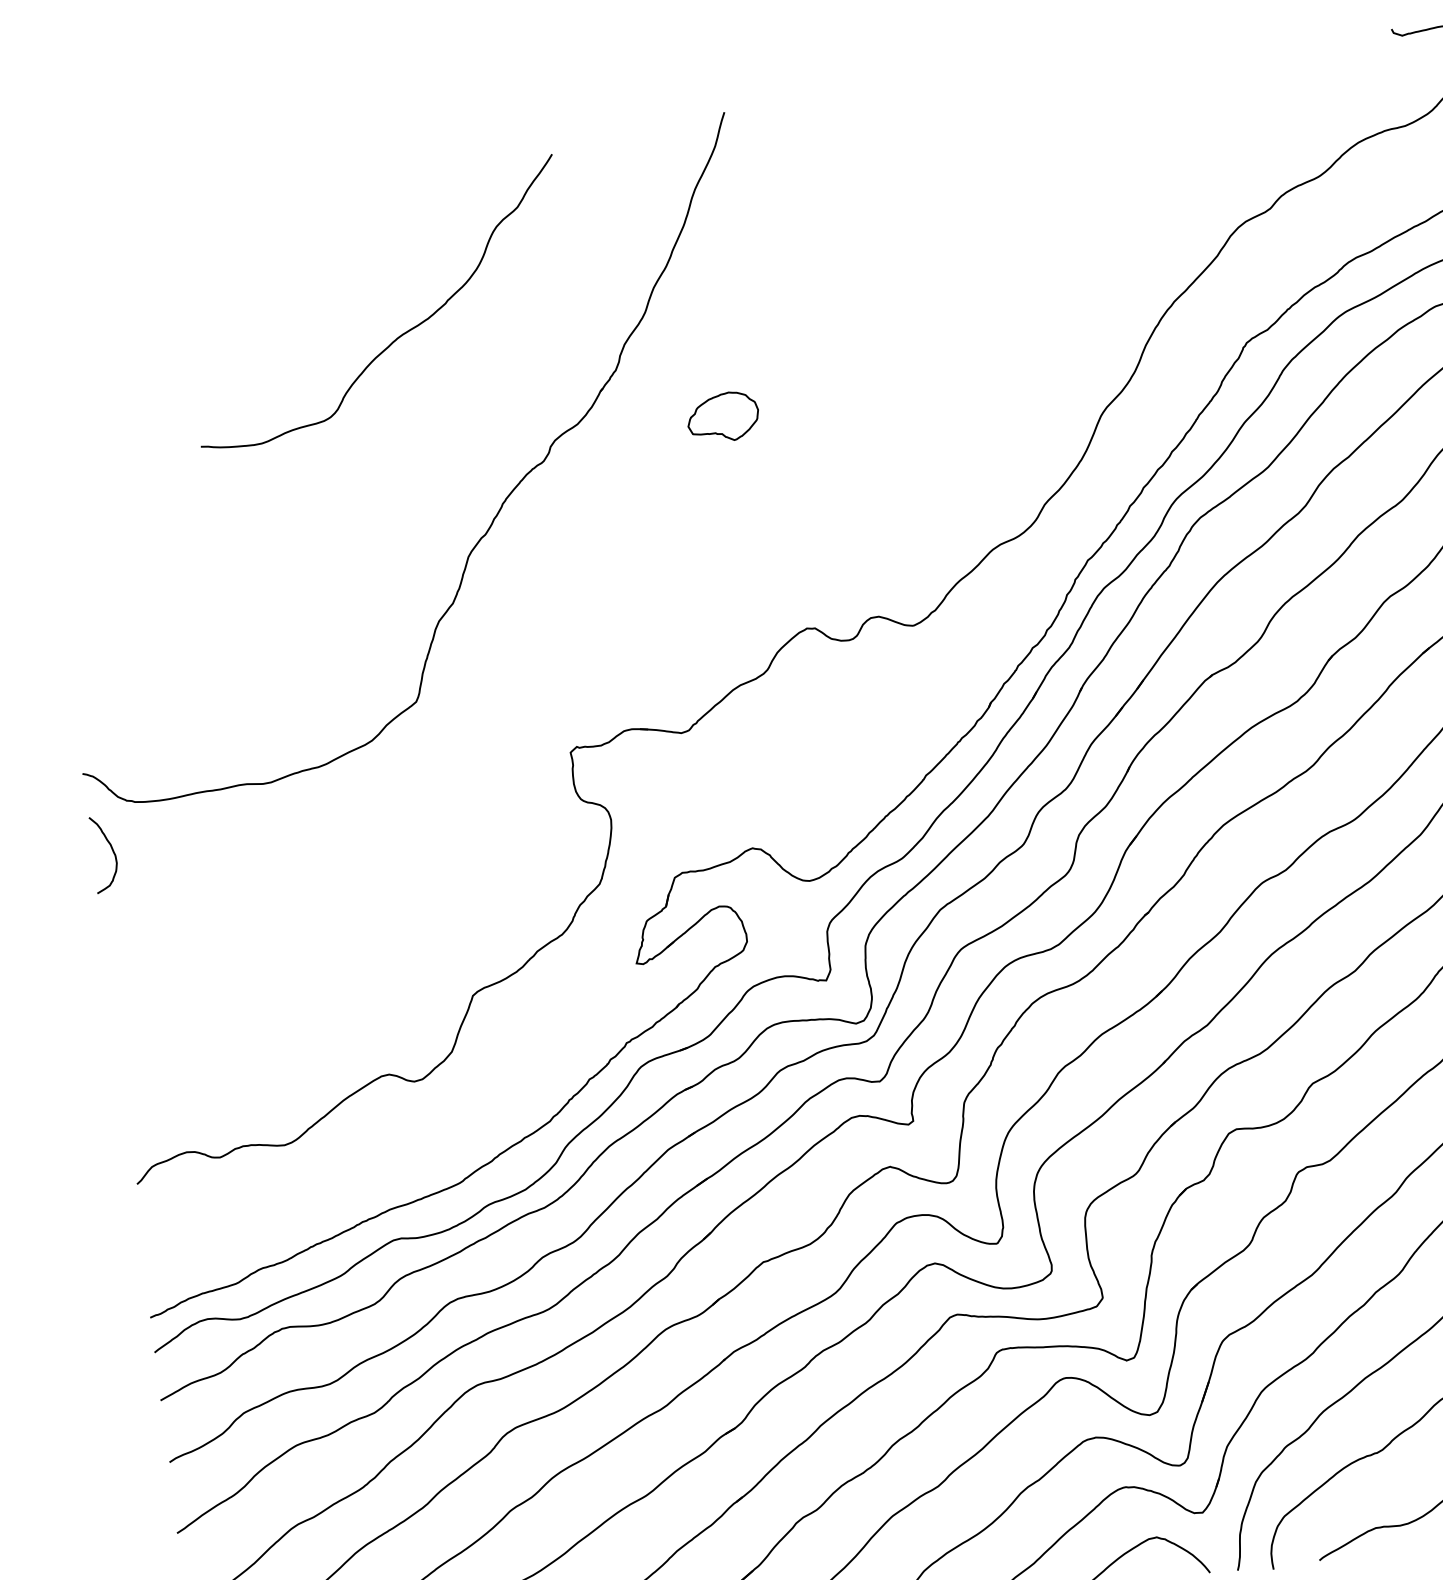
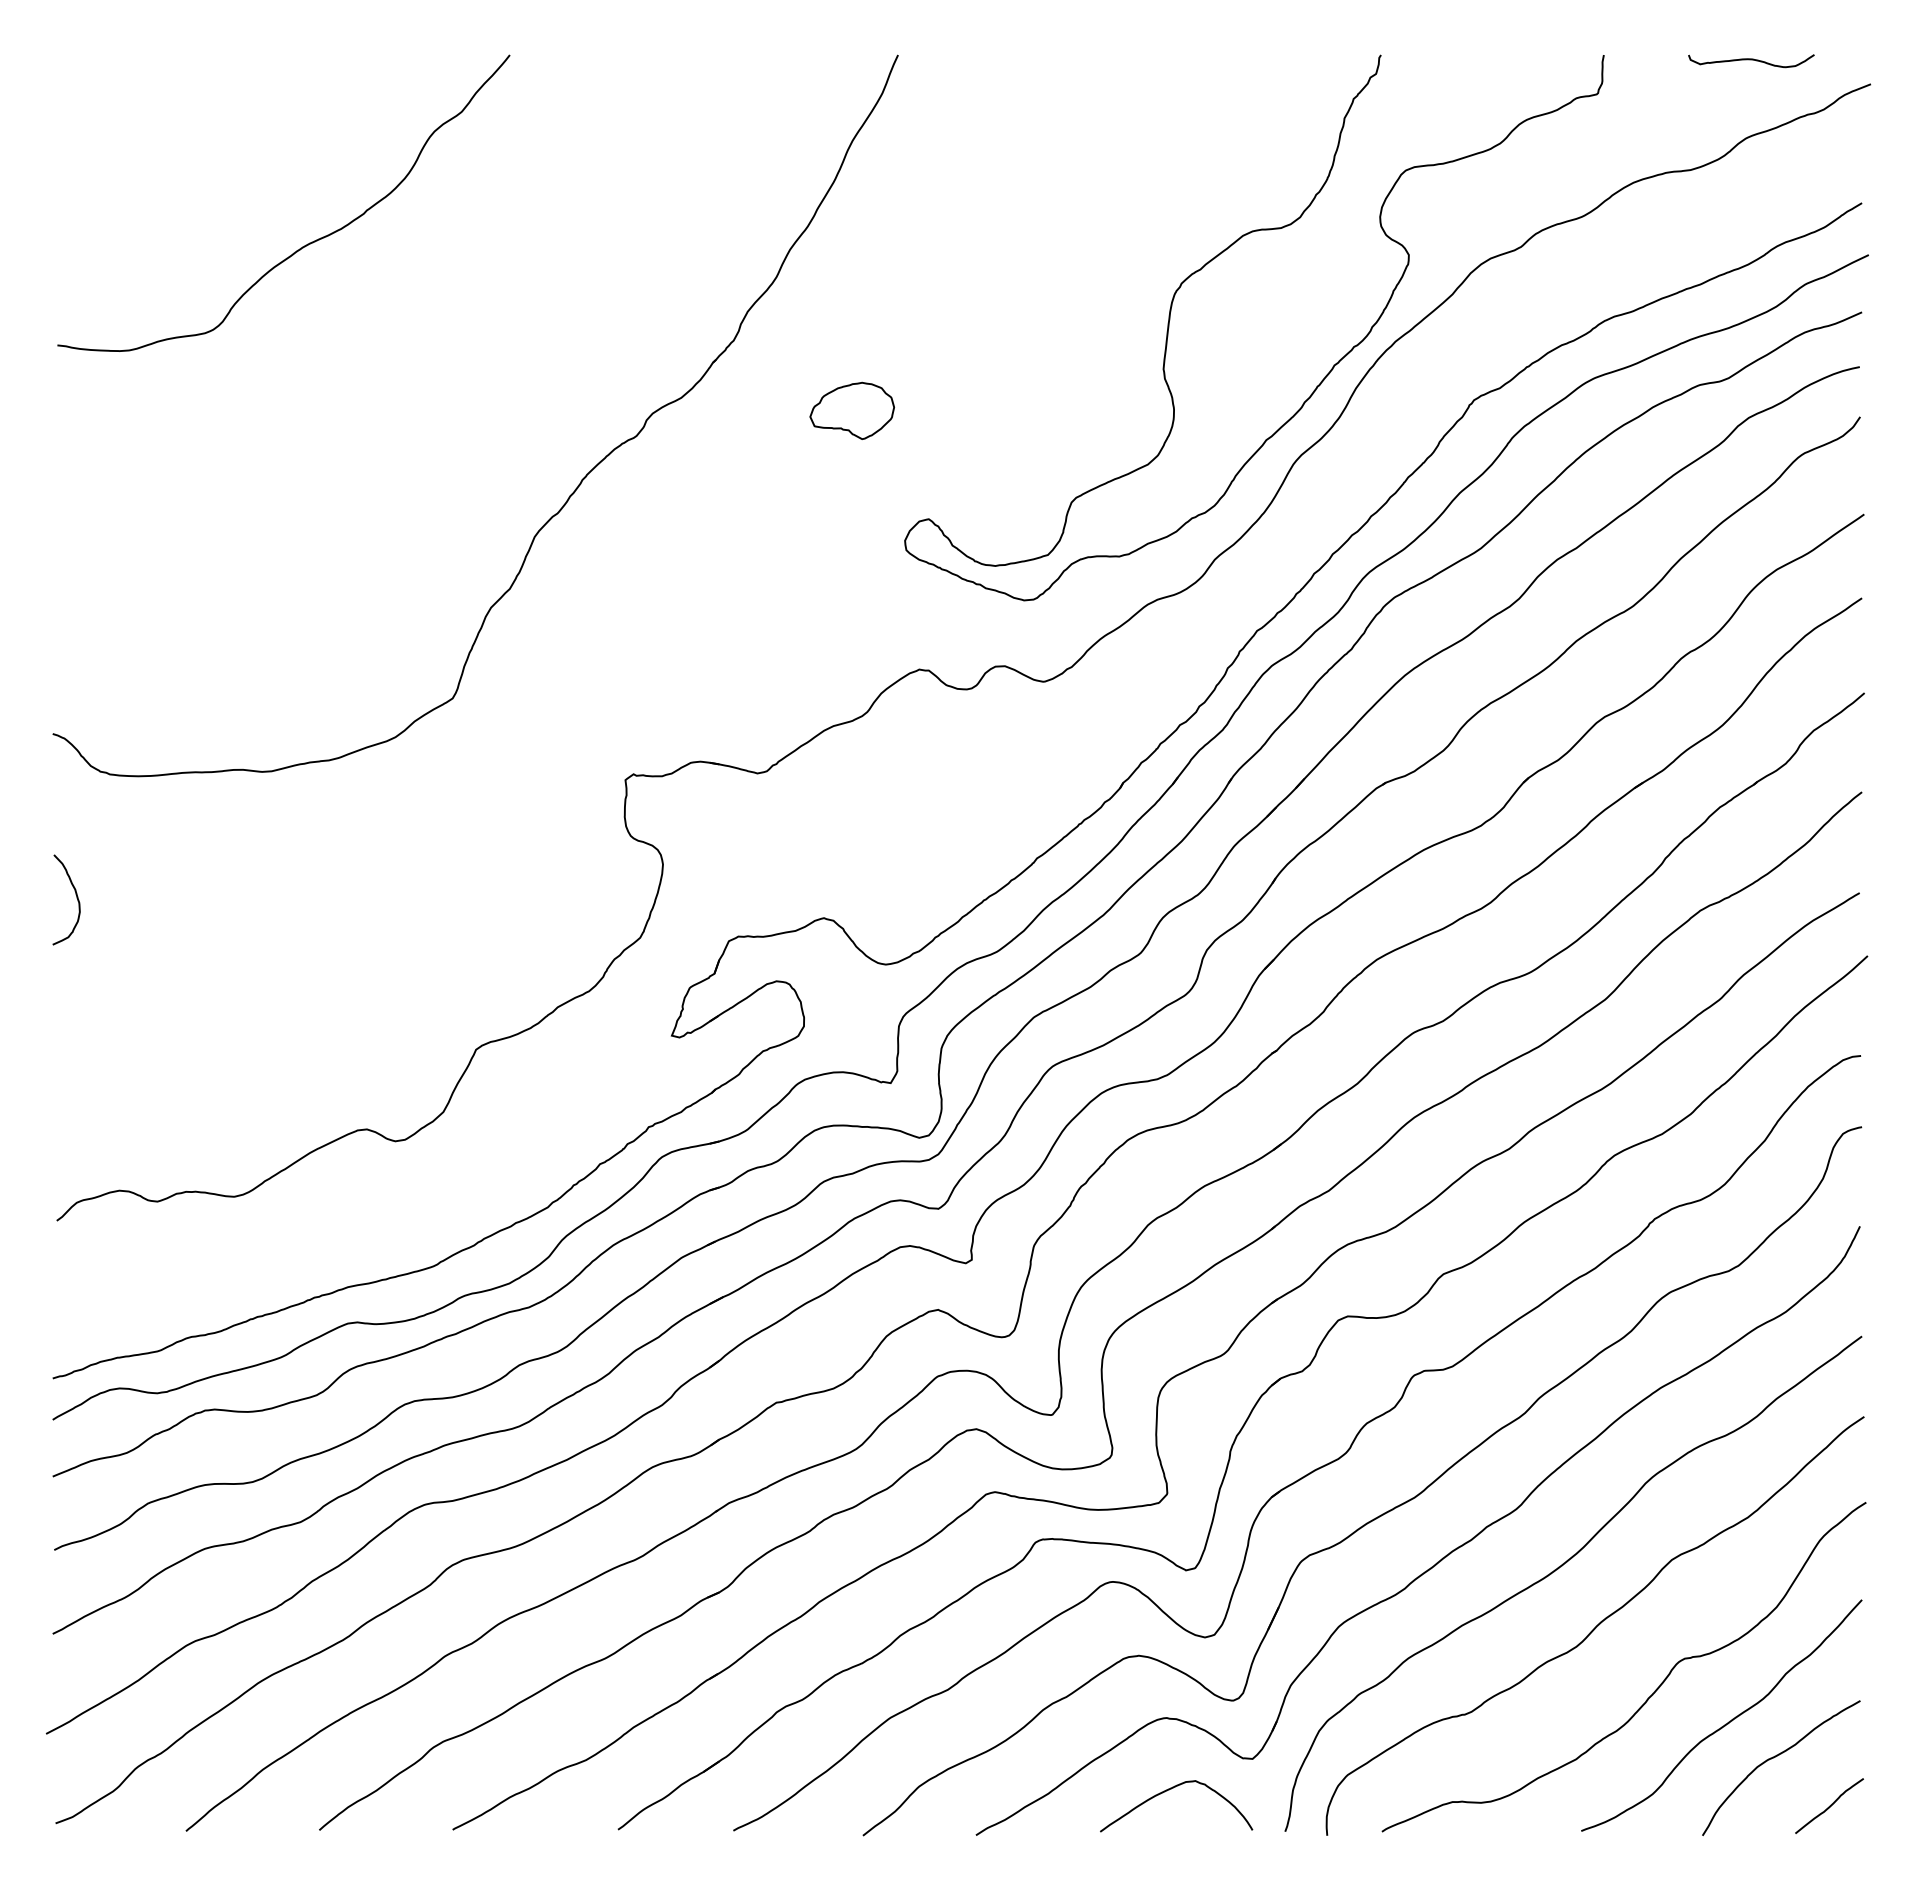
curve: (1005, 259) -> (1204, 267), added
curve: (401, 334) -> (307, 243), moved
curve: (112, 852) -> (76, 898), moved

